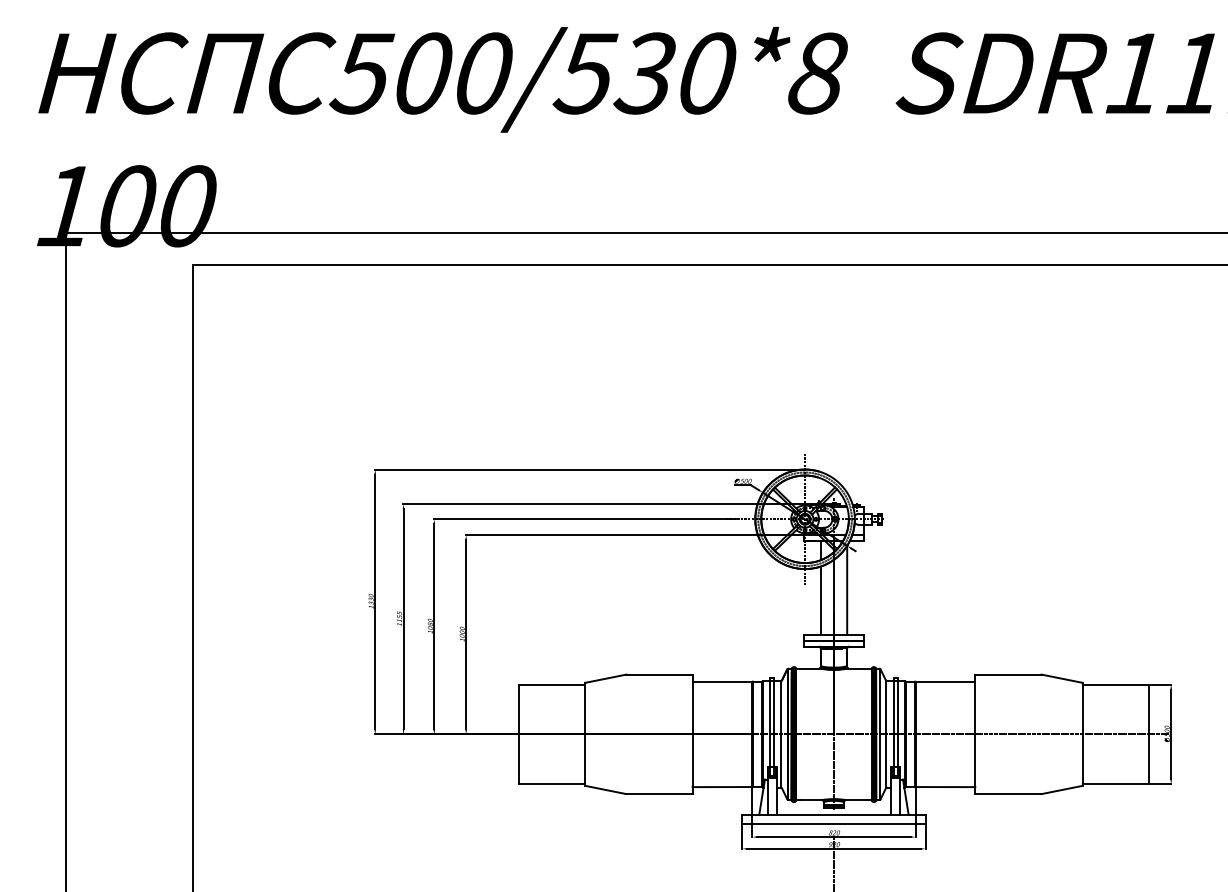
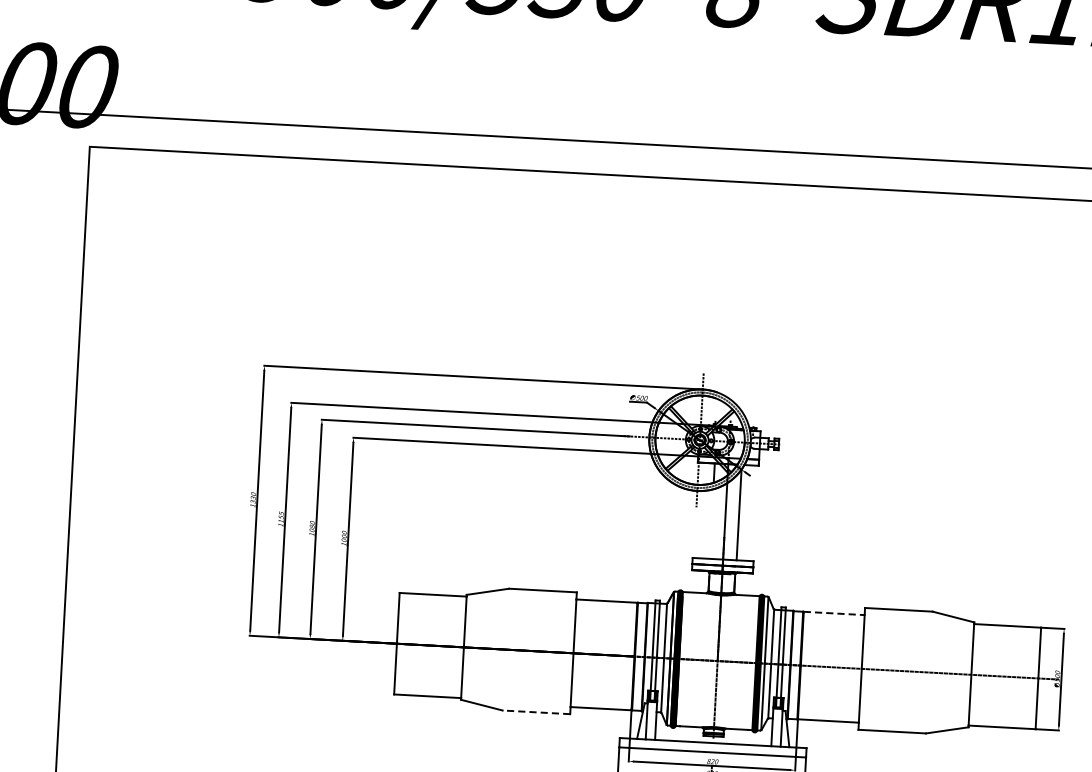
line: (820, 600) -> (711, 523), removed
line: (945, 681) -> (834, 613), solid -> dashed
line: (658, 794) -> (535, 712), solid -> dashed

